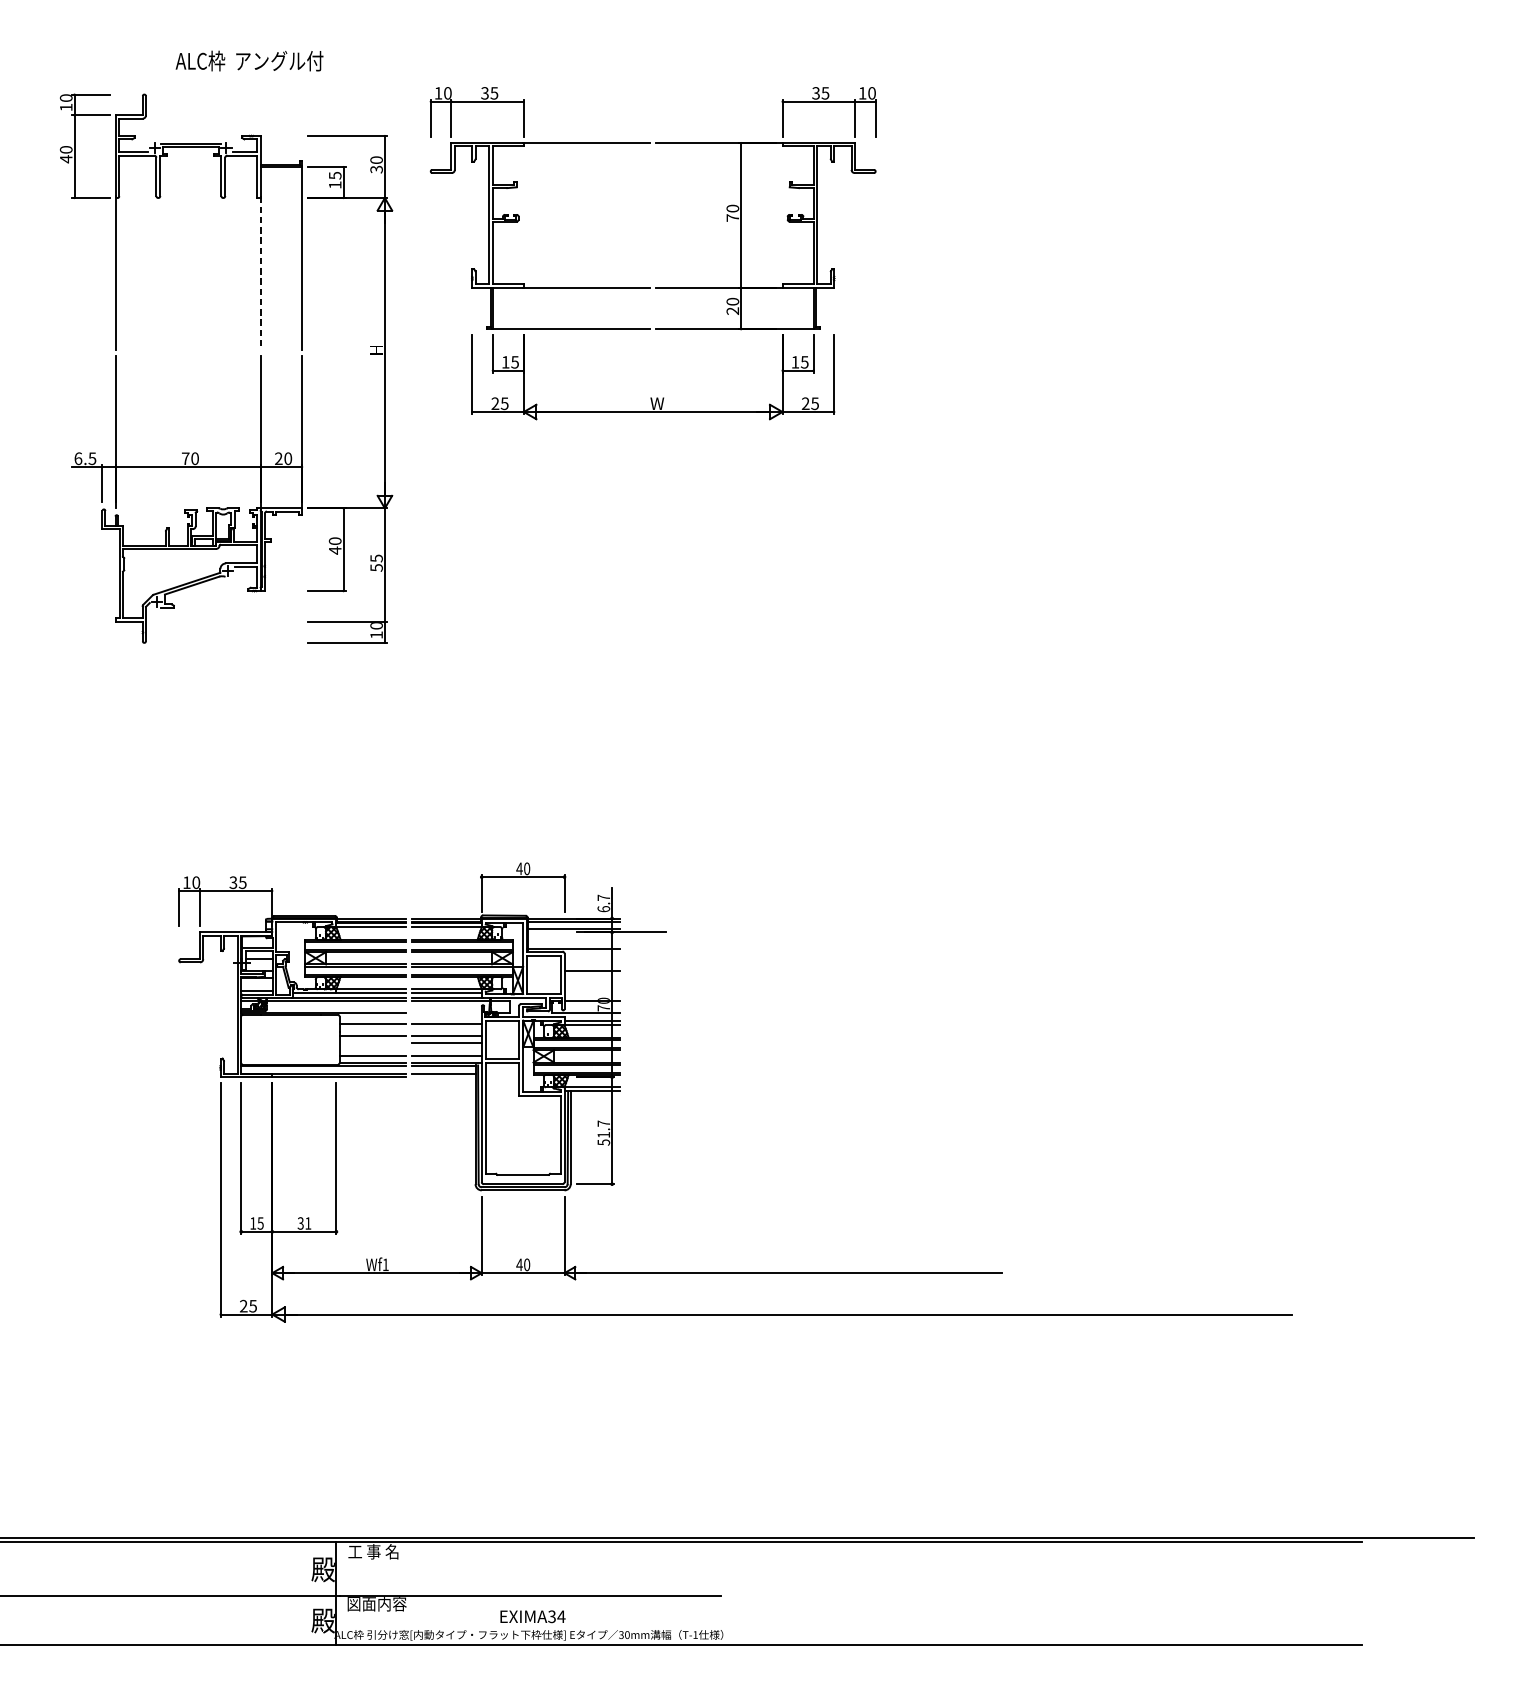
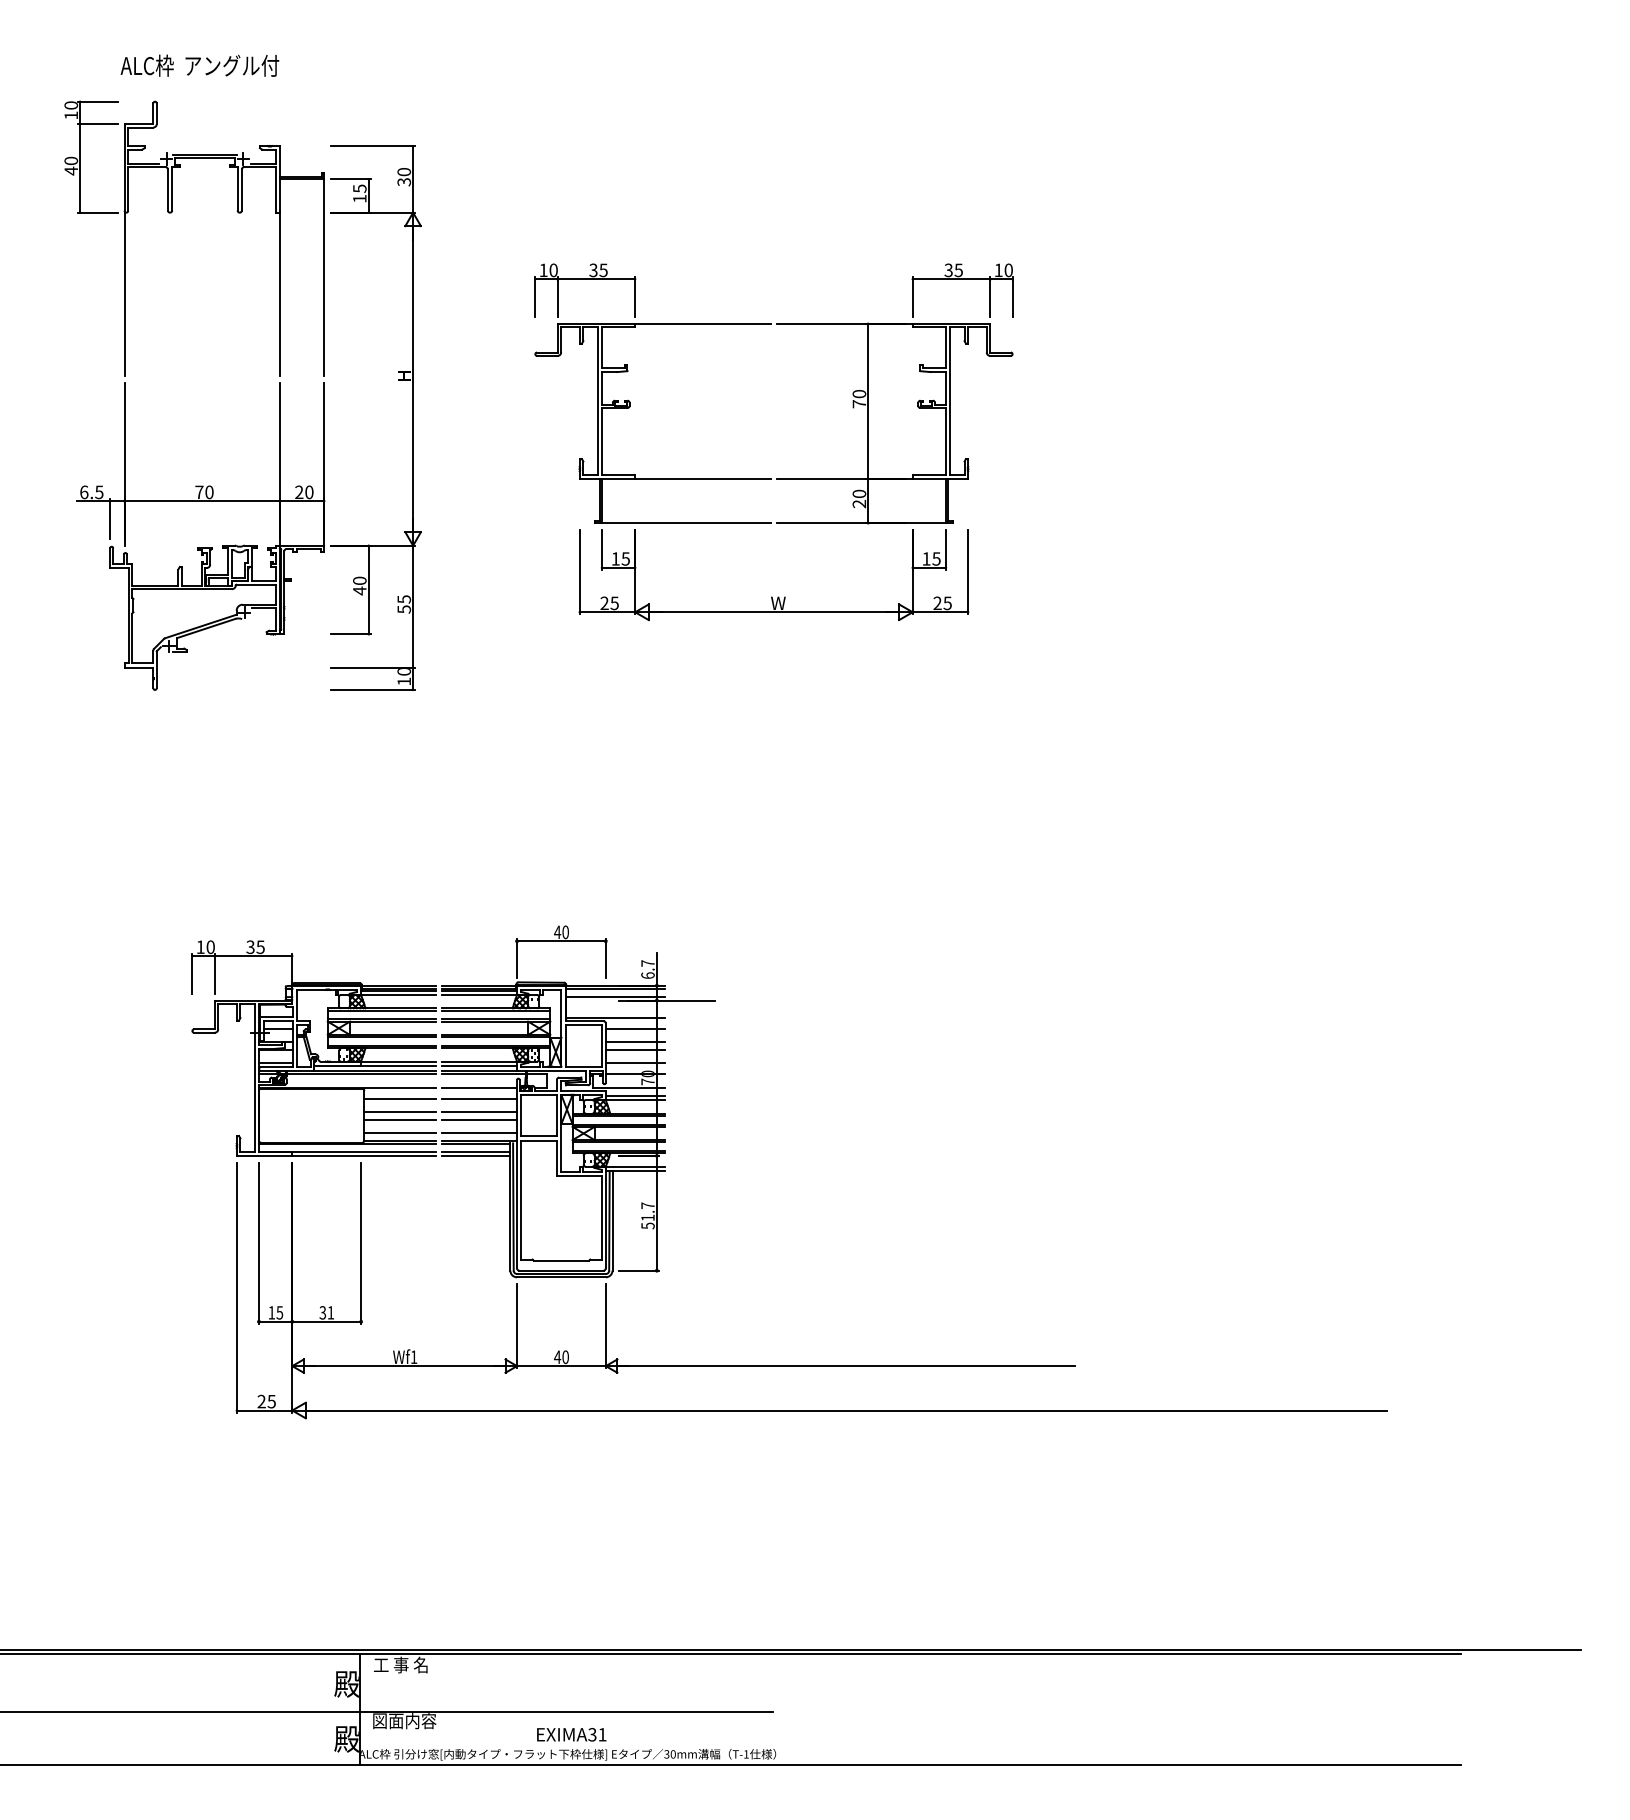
text: (249, 60) -> (199, 65), moved
line: (260, 273) -> (279, 293), dashed -> solid
part: (650, 287) -> (771, 478), moved
line: (591, 958) -> (634, 1028), added
line: (591, 978) -> (634, 1049), added
line: (591, 991) -> (634, 1063), added
line: (446, 1013) -> (479, 1087), added
line: (372, 1043) -> (399, 1119), added
line: (443, 1076) -> (476, 1155), added
text: (561, 1616) -> (602, 1734), EXIMA34 -> EXIMA31

